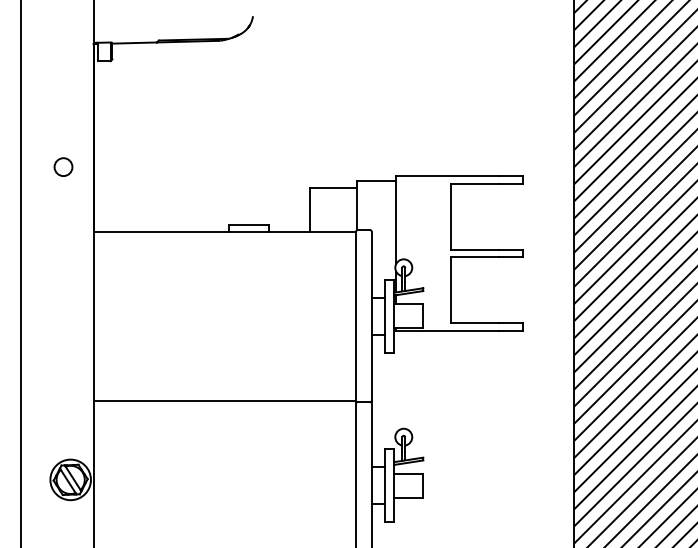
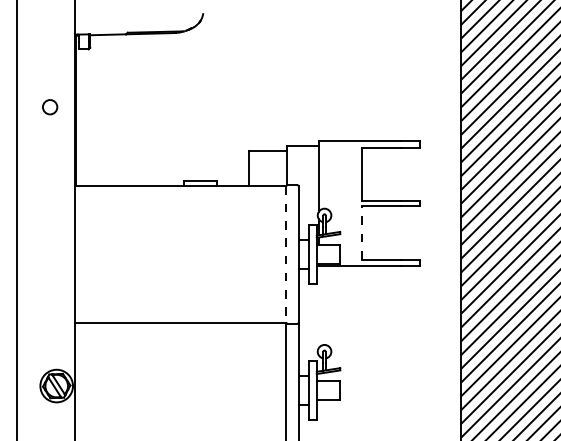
circle: (63, 166) -> (50, 106), moved
line: (450, 289) -> (362, 232), solid -> dashed
line: (356, 316) -> (286, 254), solid -> dashed

